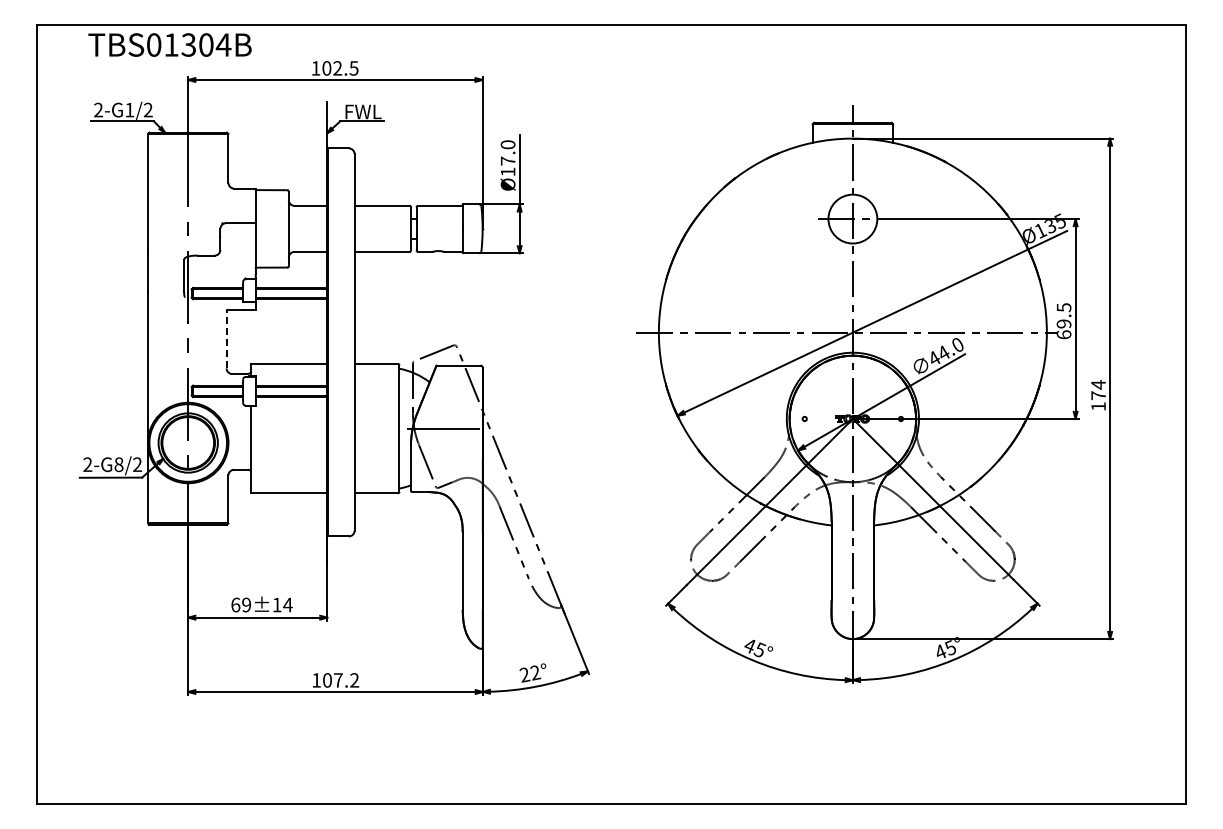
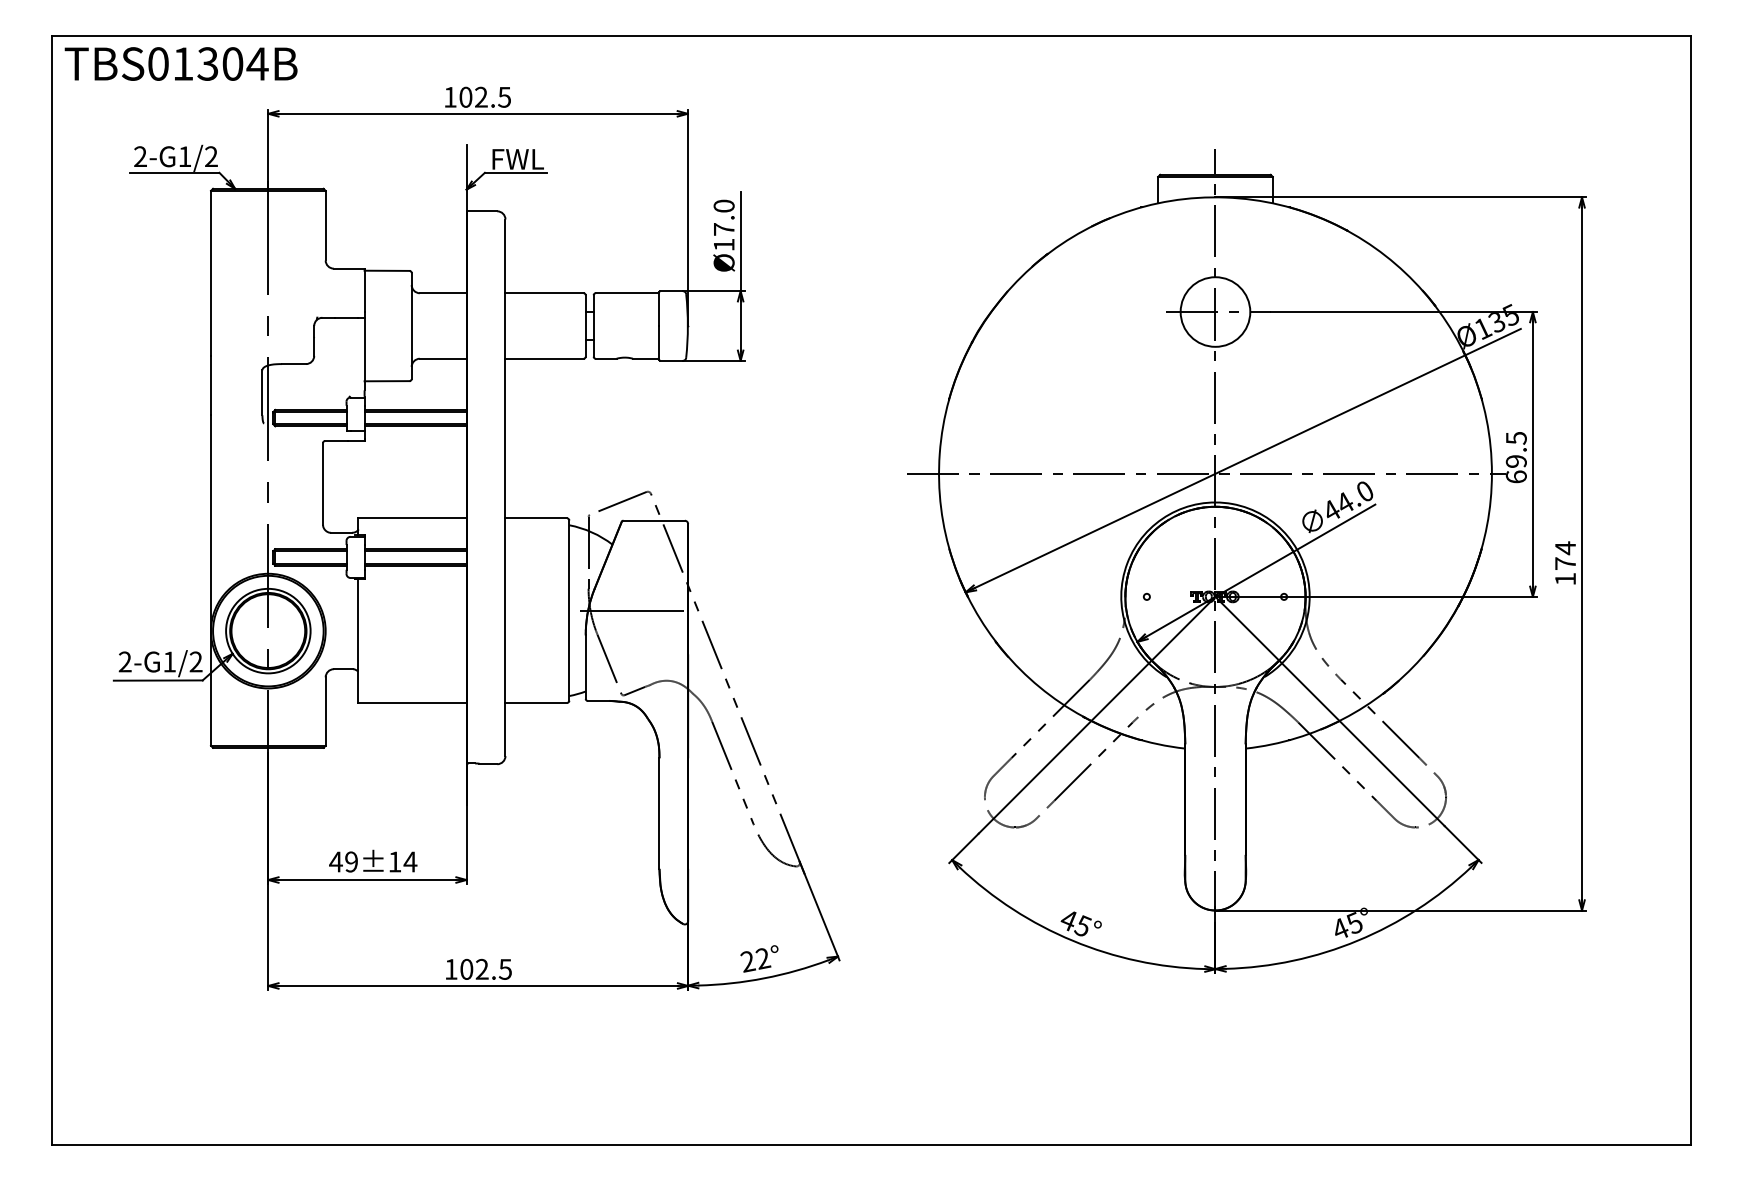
text: (169, 44) -> (180, 63), moved
line: (226, 339) -> (322, 483), dashed -> solid
text: (118, 464) -> (168, 661), 2-G8/2 -> 2-G1/2
text: (235, 604) -> (335, 861), 69±14 -> 49±14
text: (346, 680) -> (493, 969), 107.2 -> 102.5

